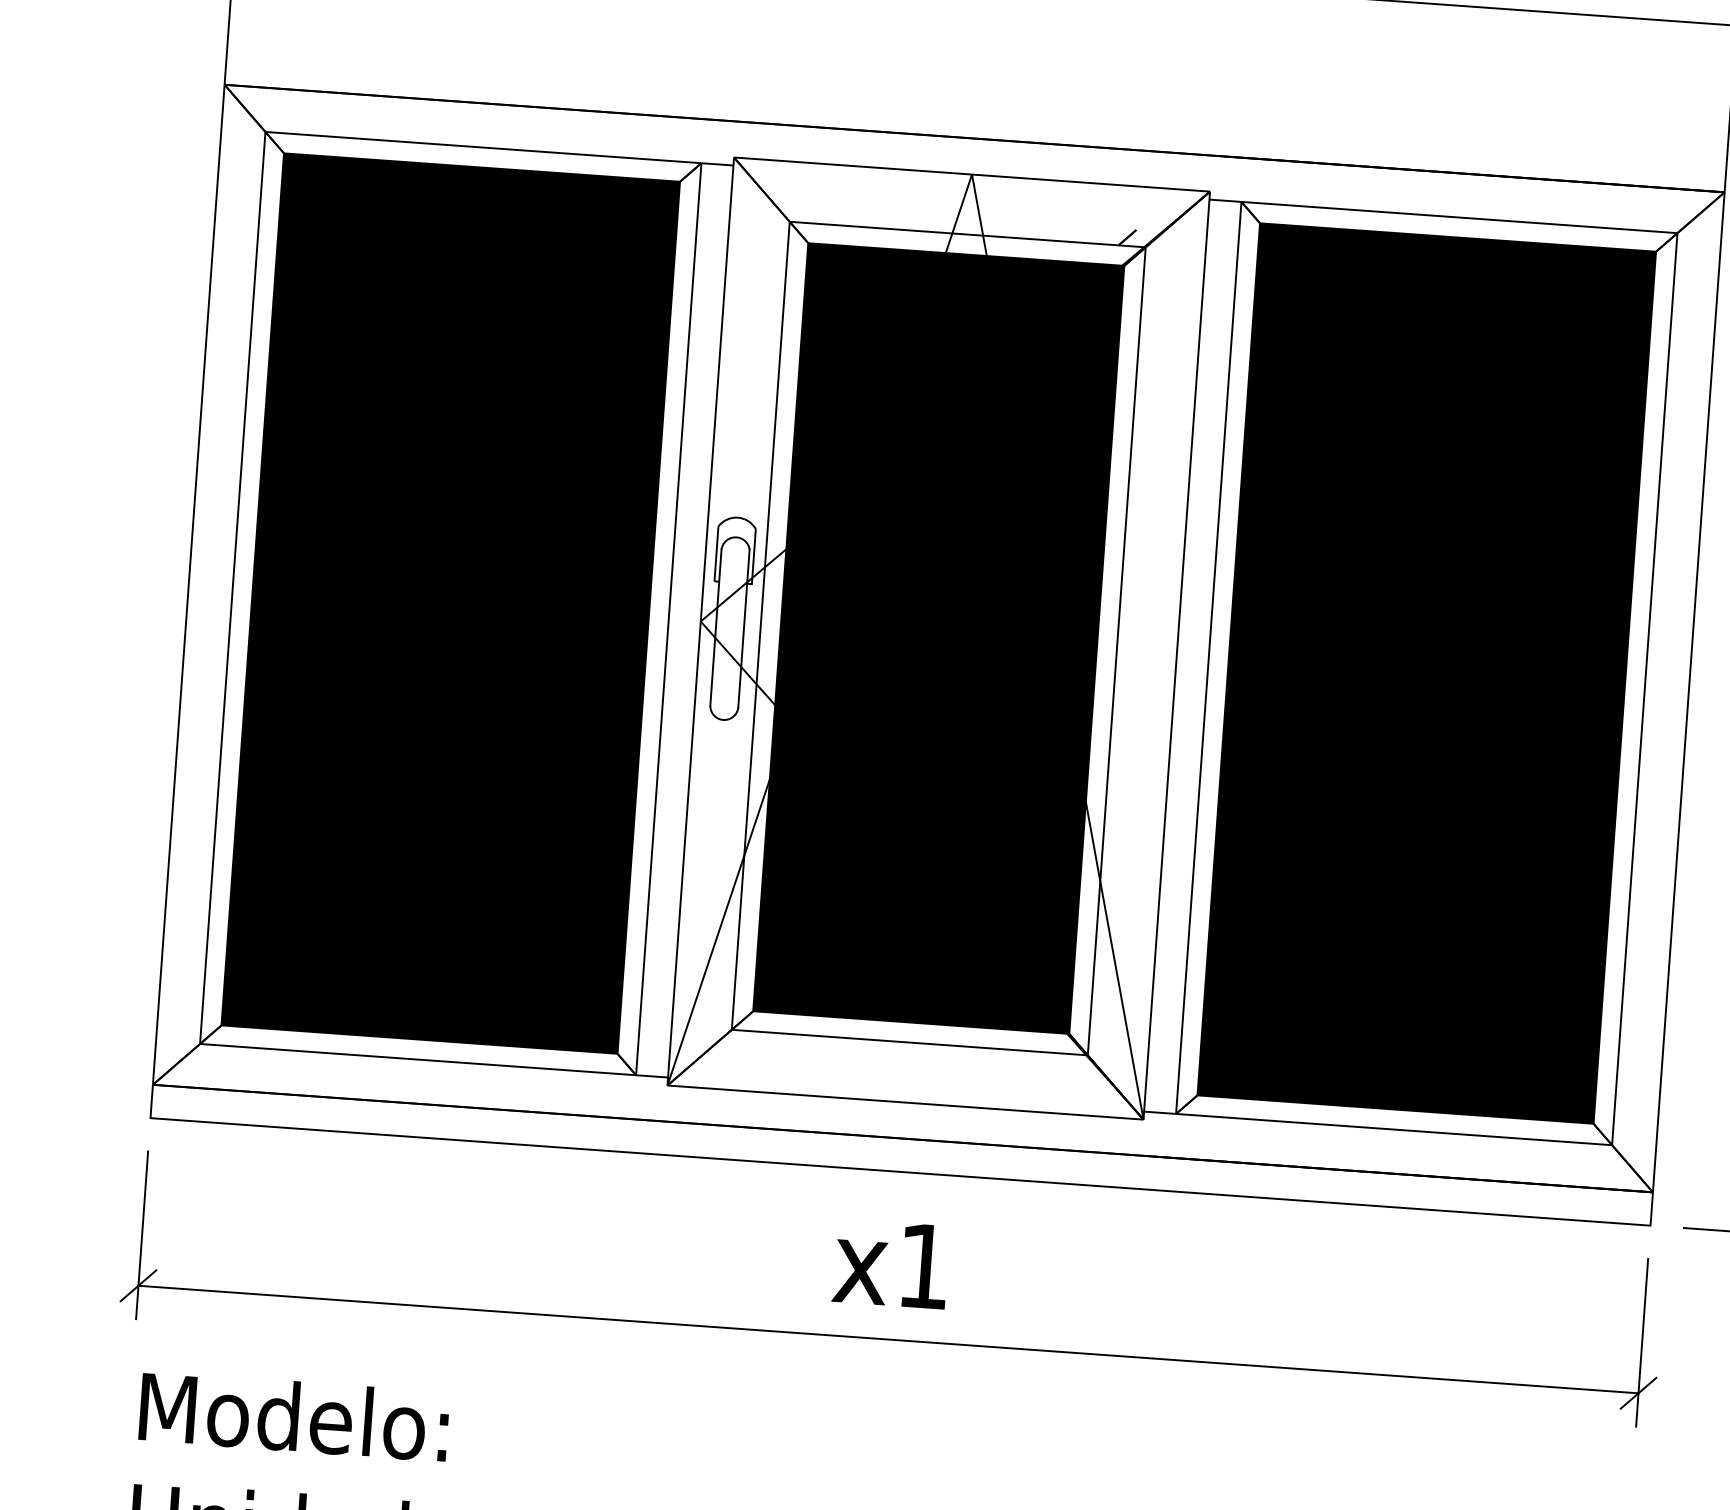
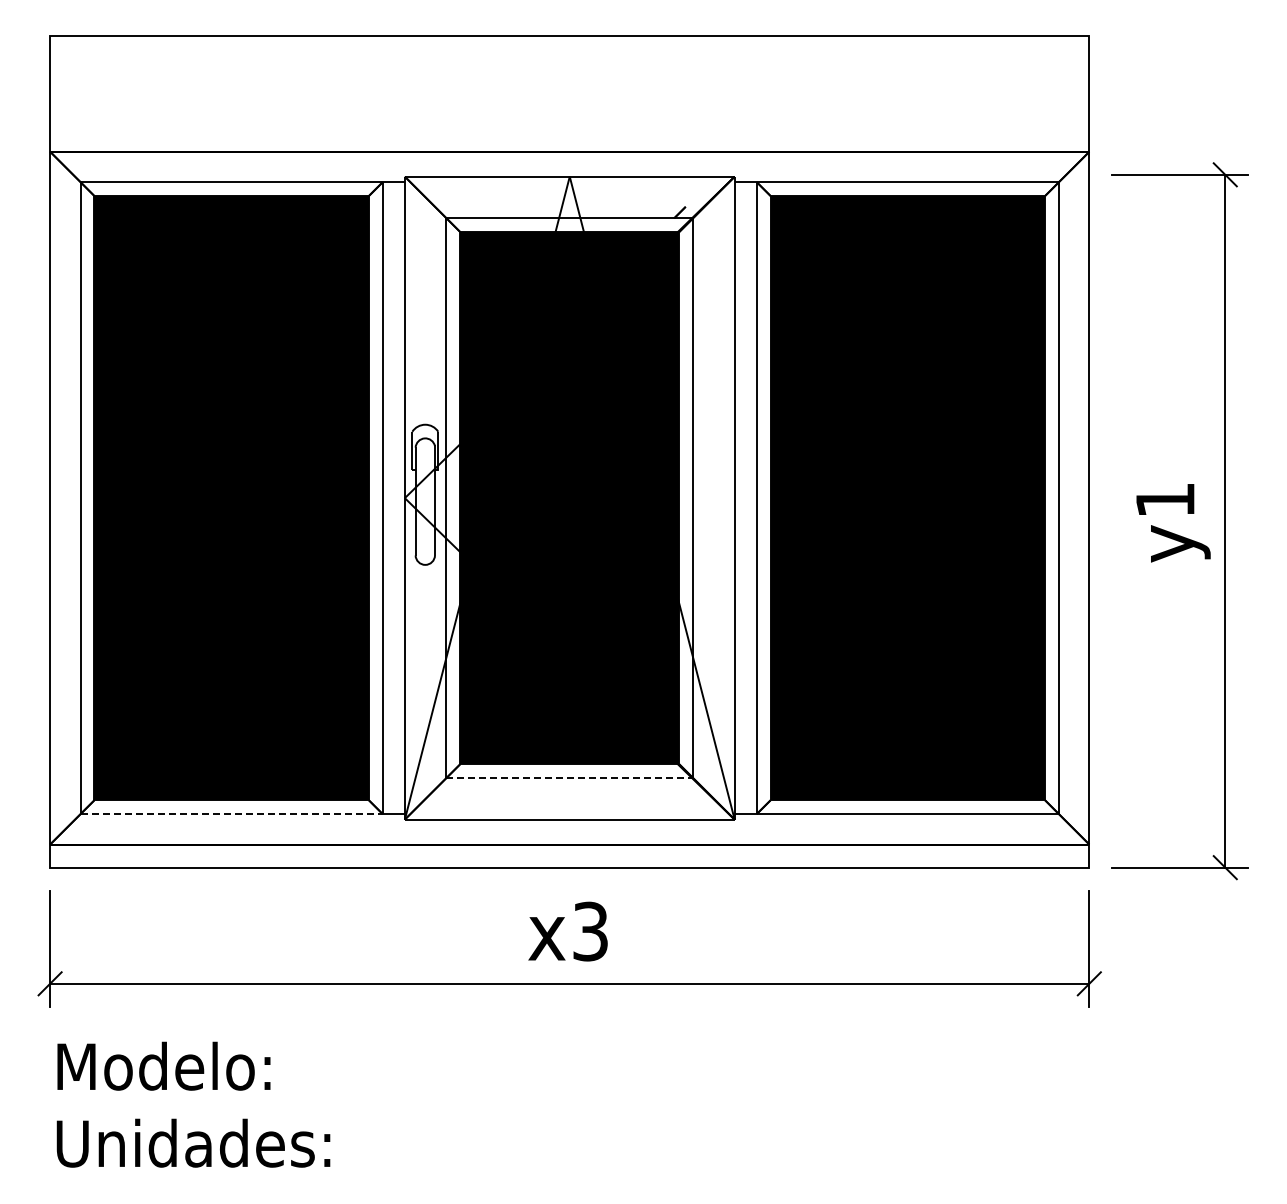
line: (910, 1043) -> (570, 778), solid -> dashed
line: (419, 1060) -> (232, 814), solid -> dashed
text: (923, 1266) -> (590, 931), x1 -> x3

